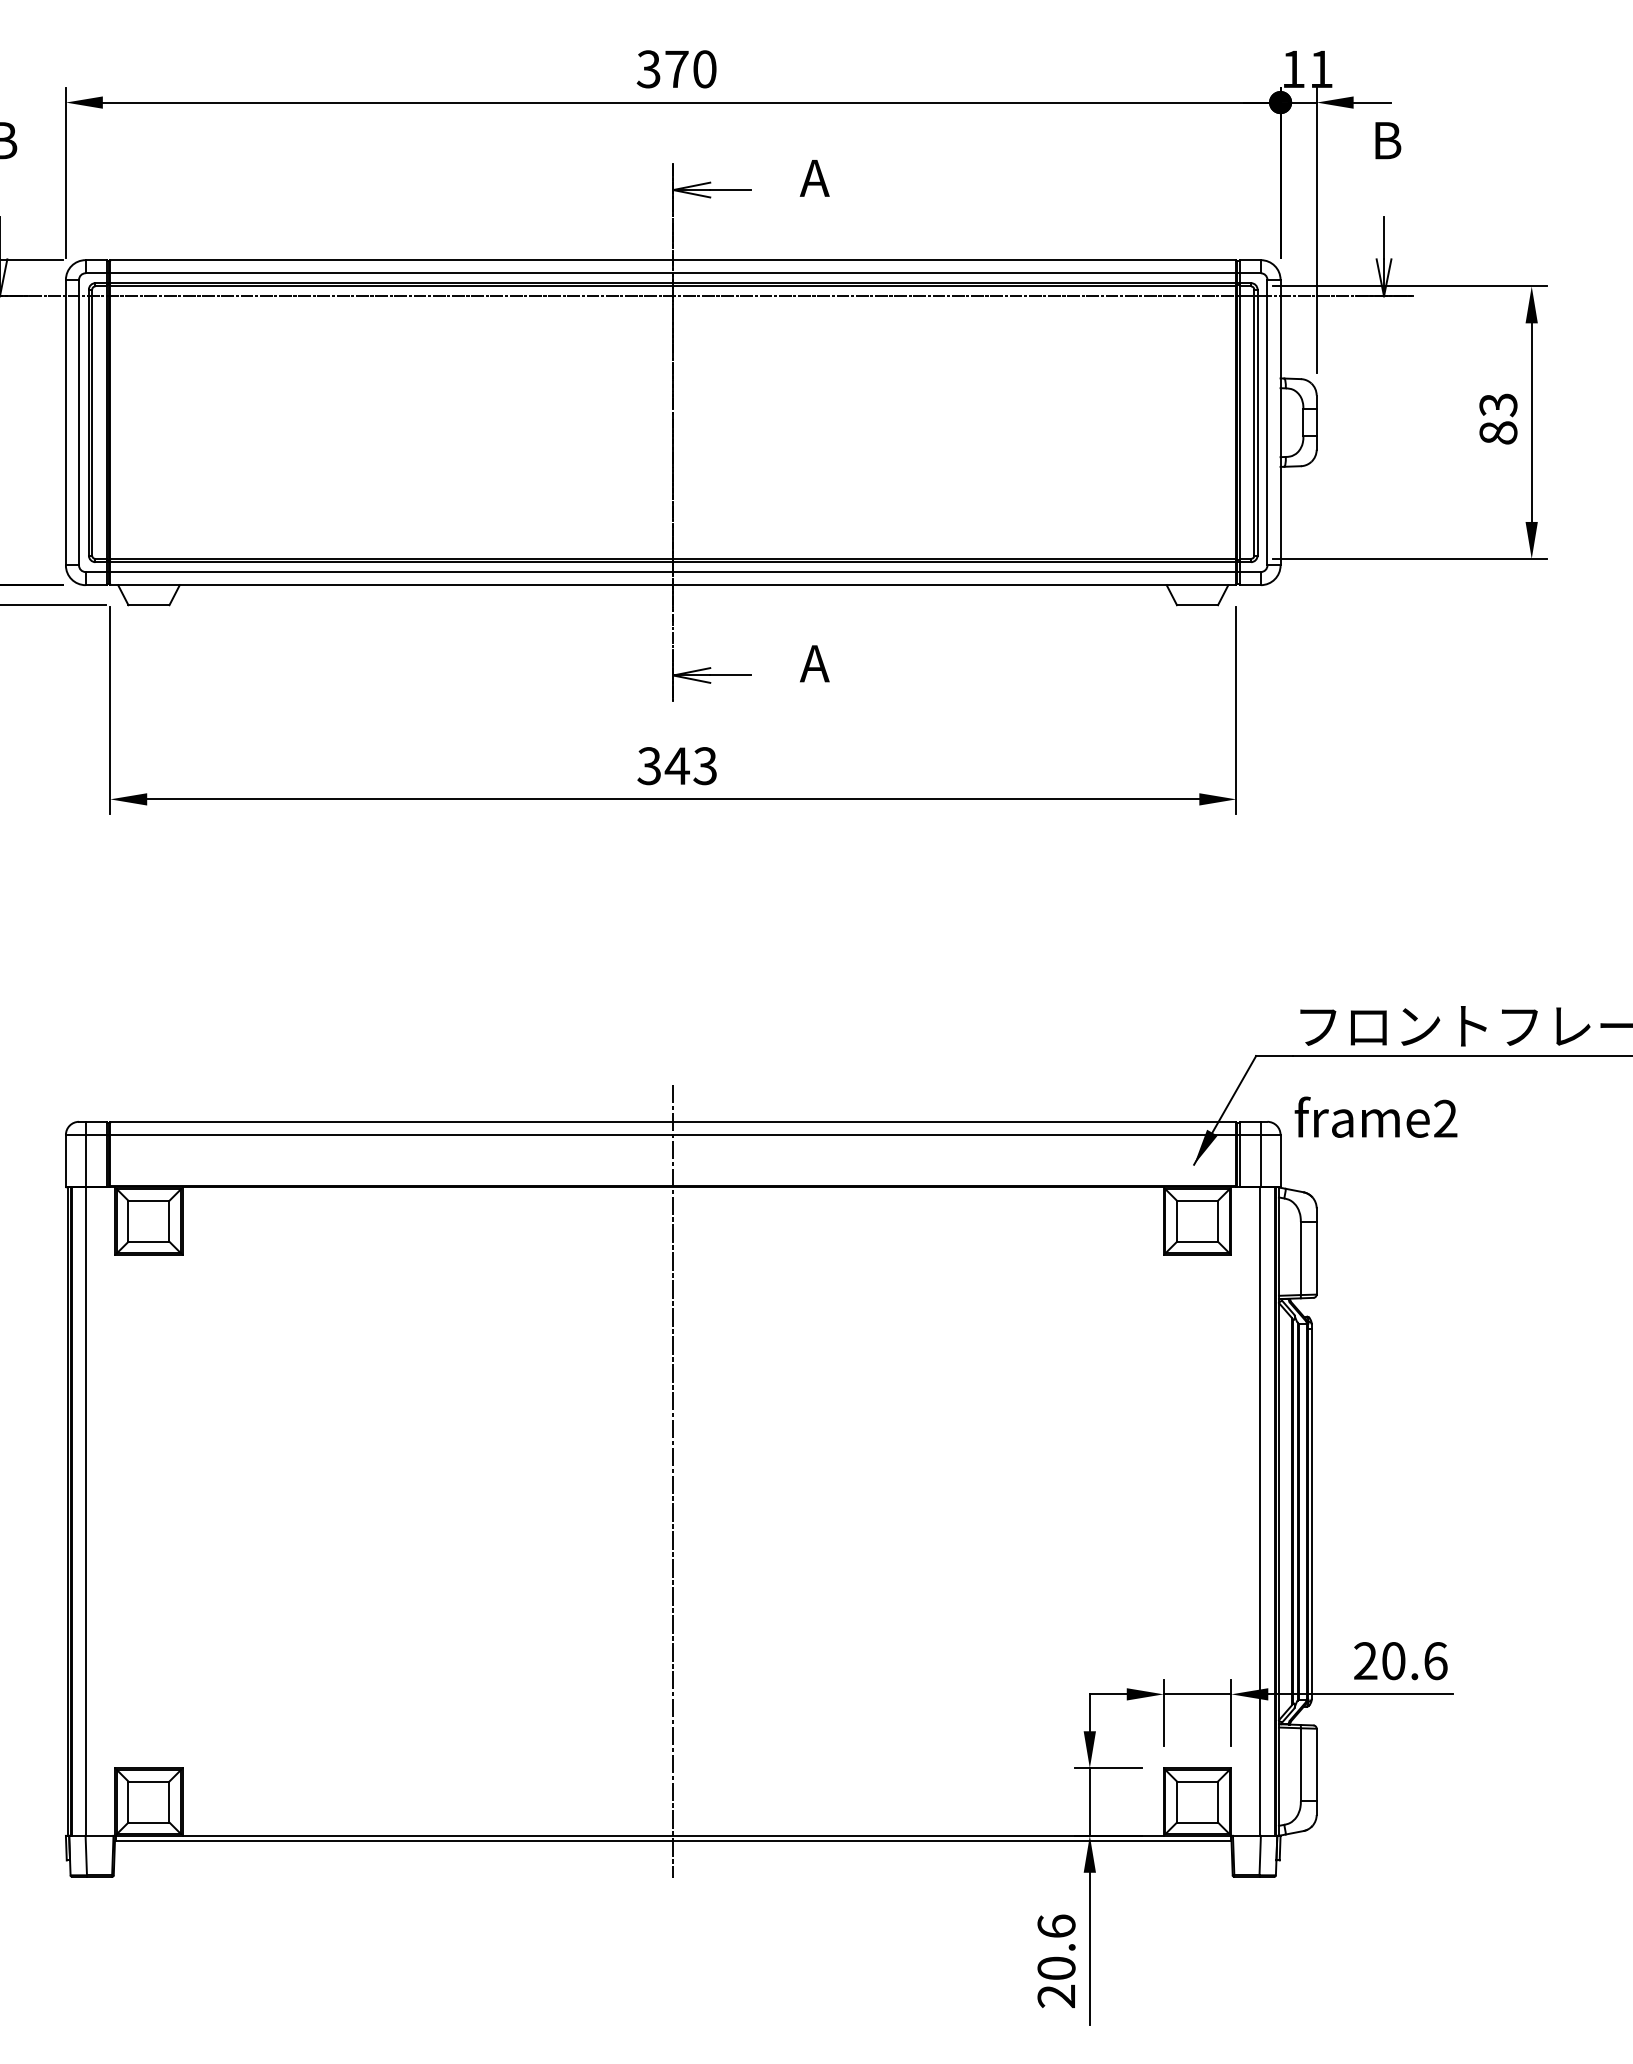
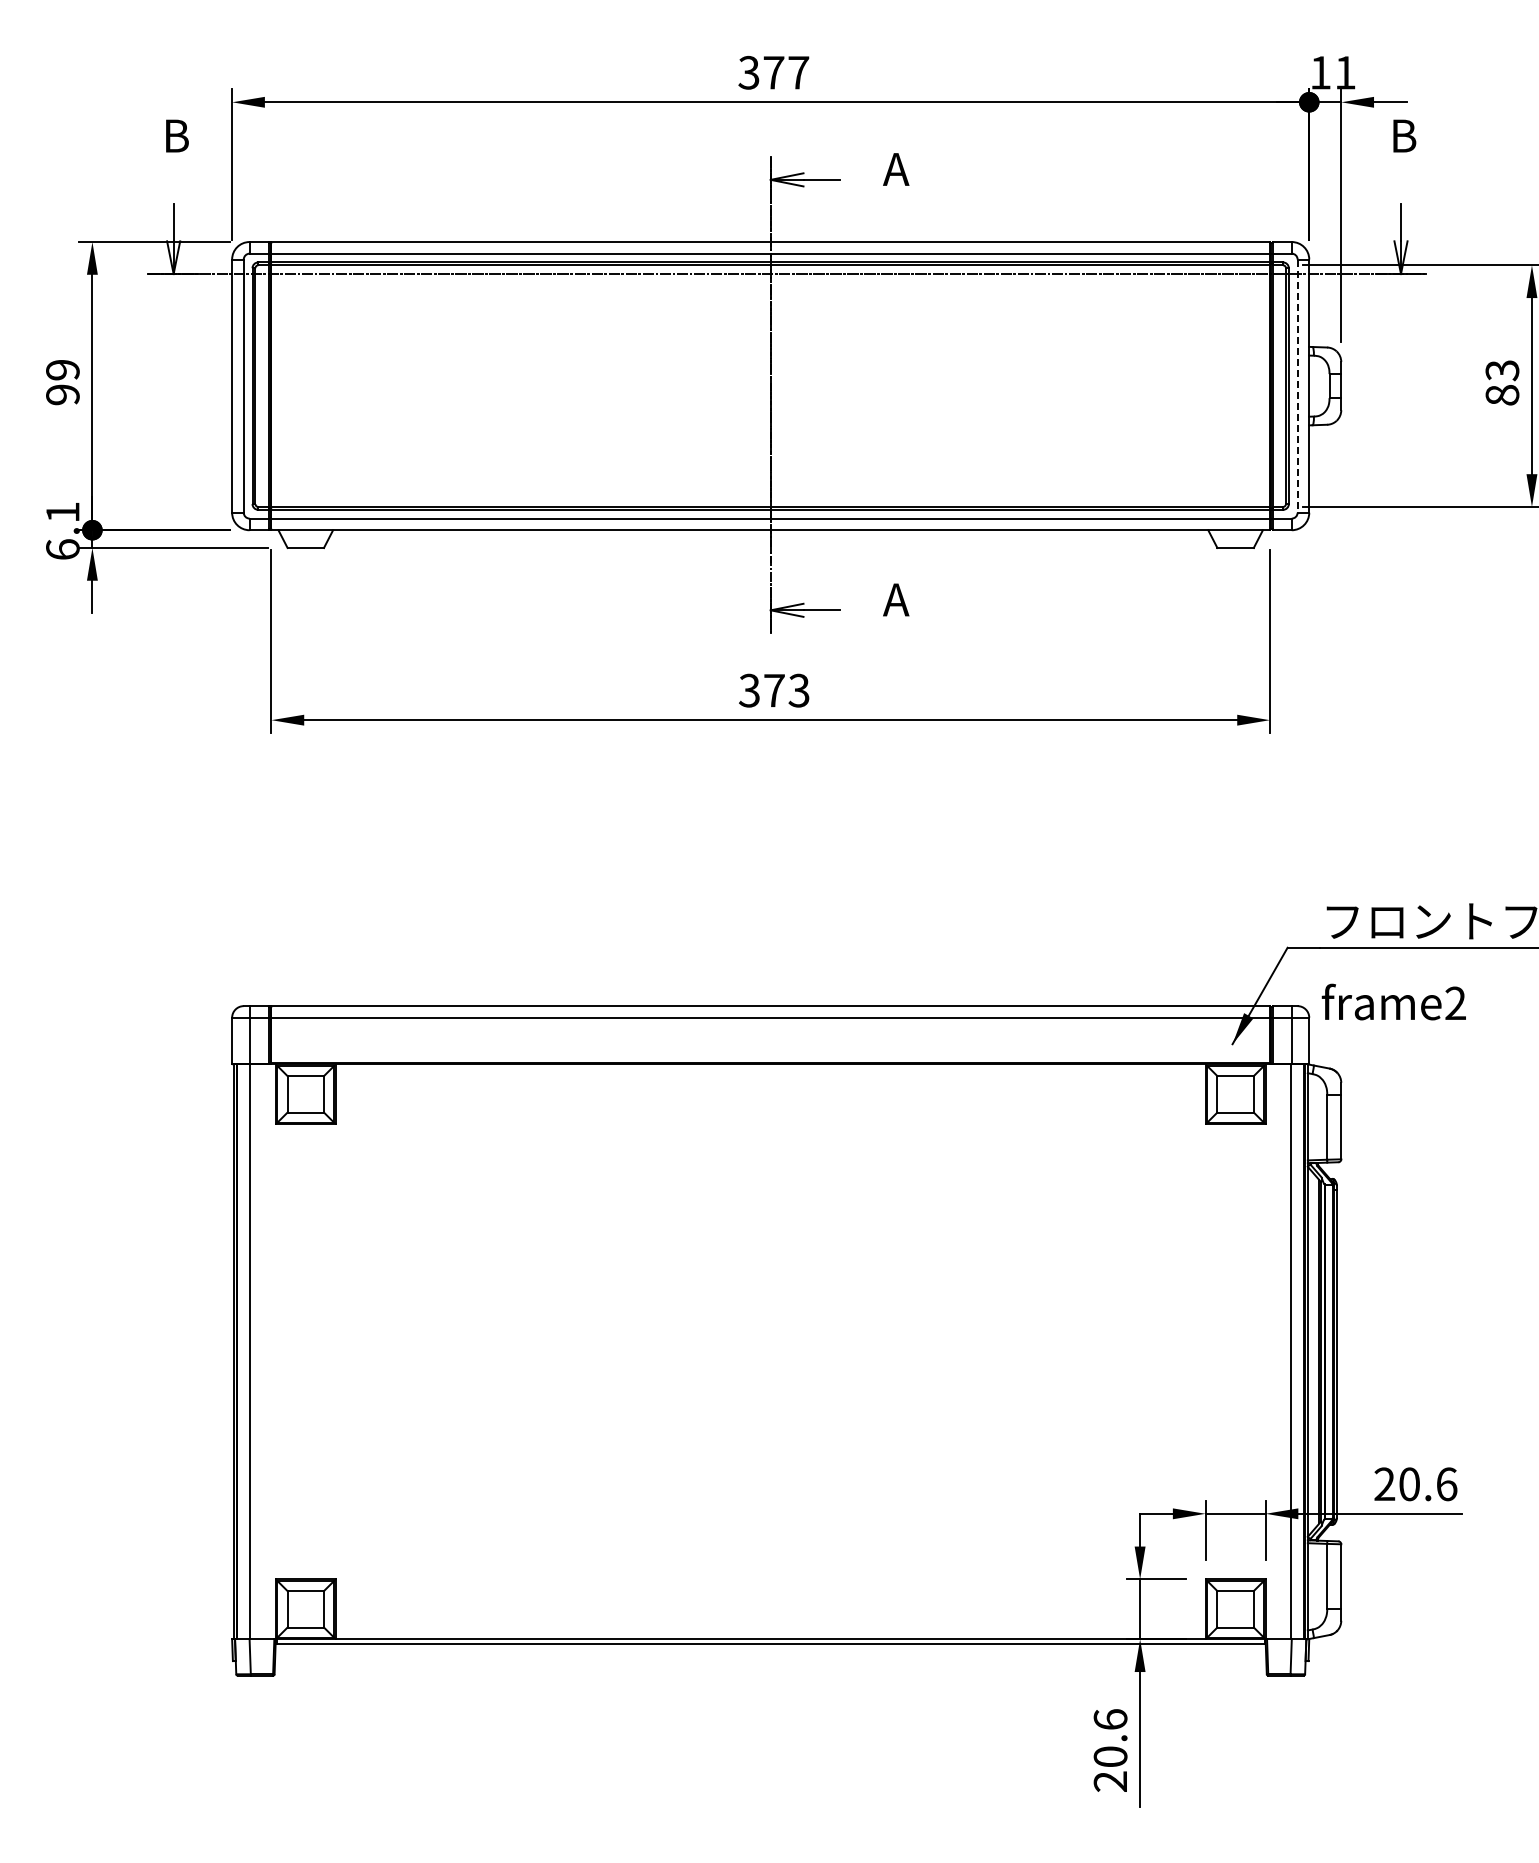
text: (704, 68) -> (798, 72), 370 -> 377
line: (1267, 423) -> (1297, 386), solid -> dashed
text: (677, 765) -> (774, 690), 343 -> 373
line: (673, 1480) -> (770, 1324), removed

